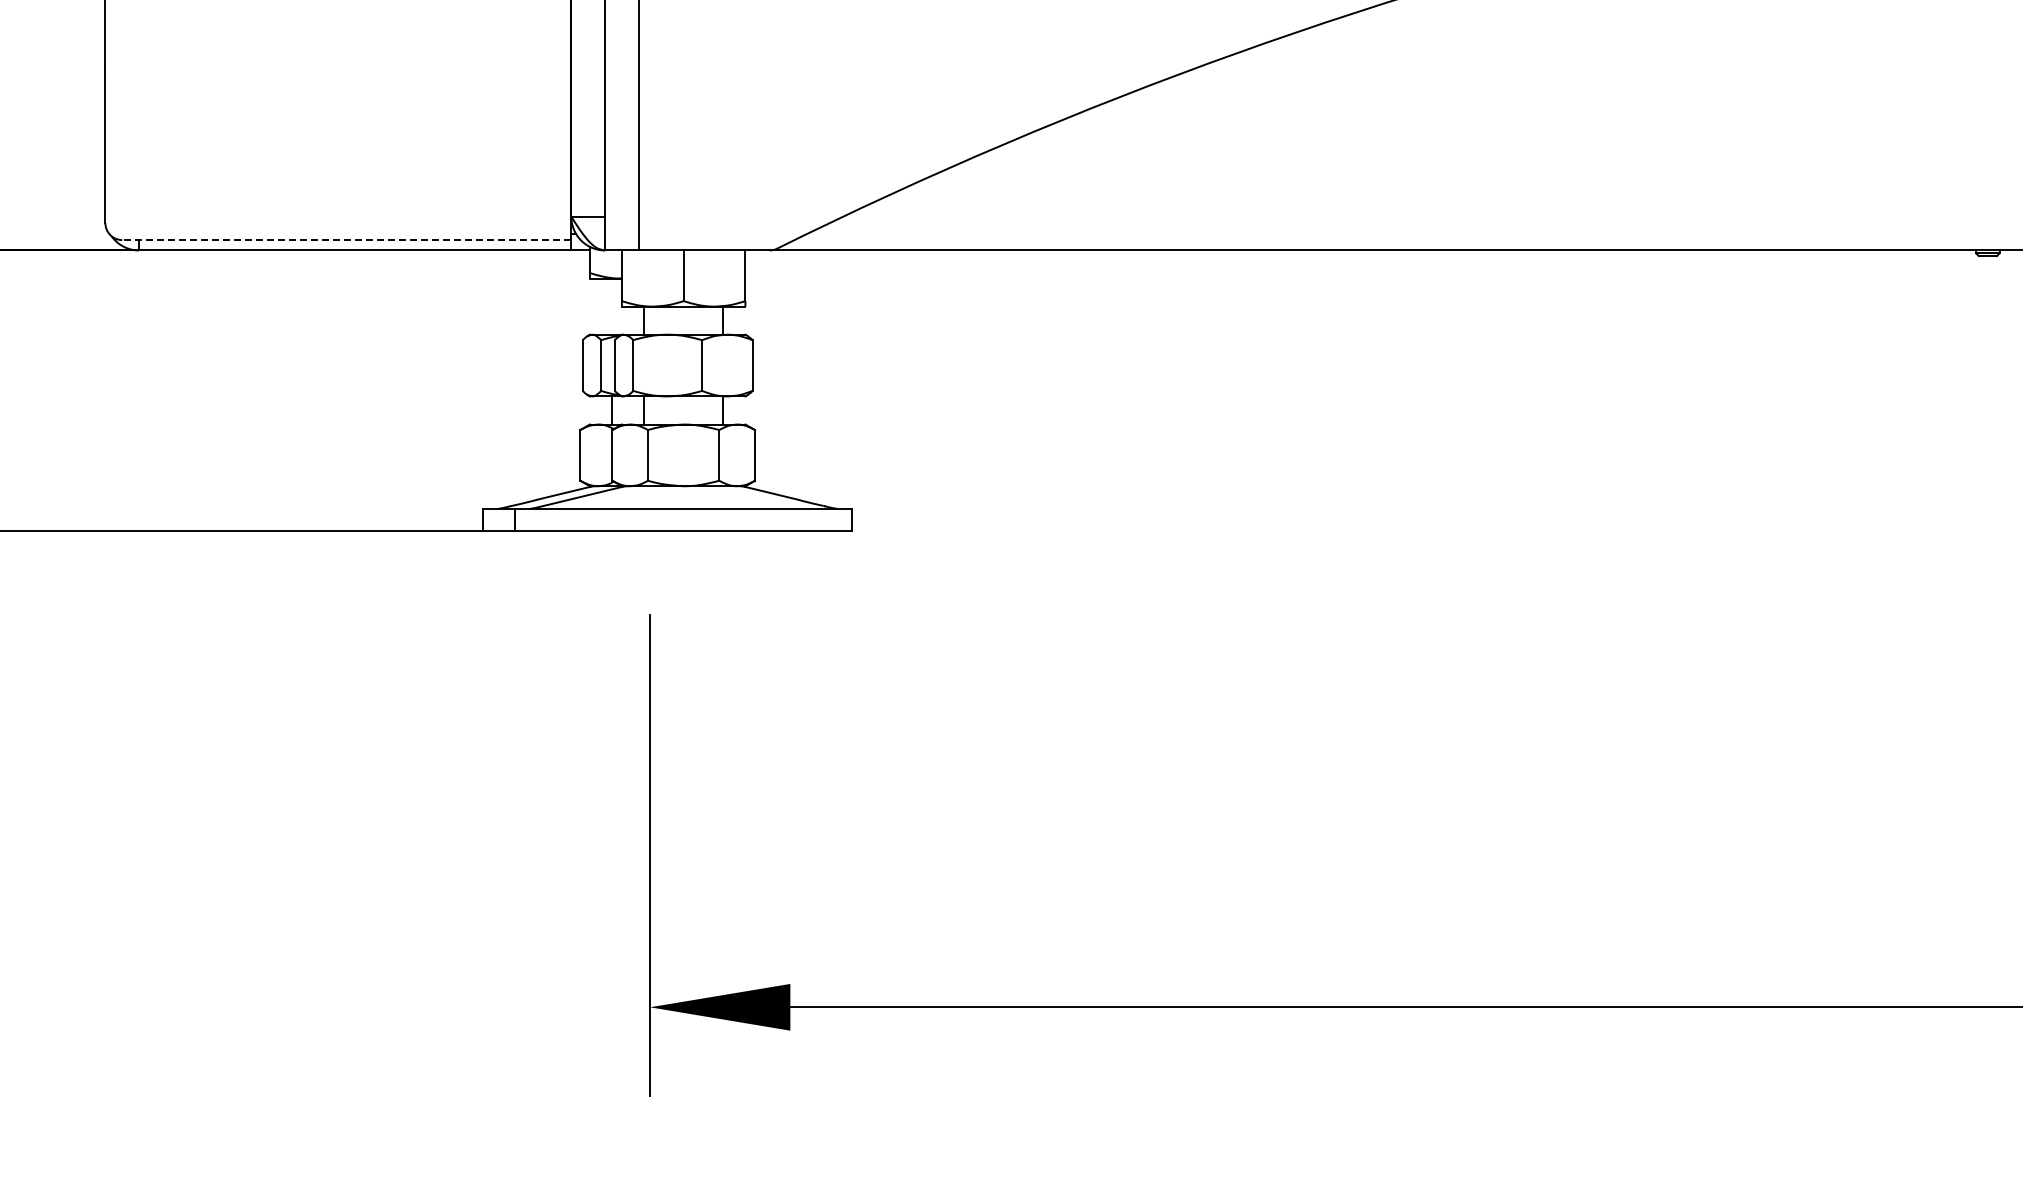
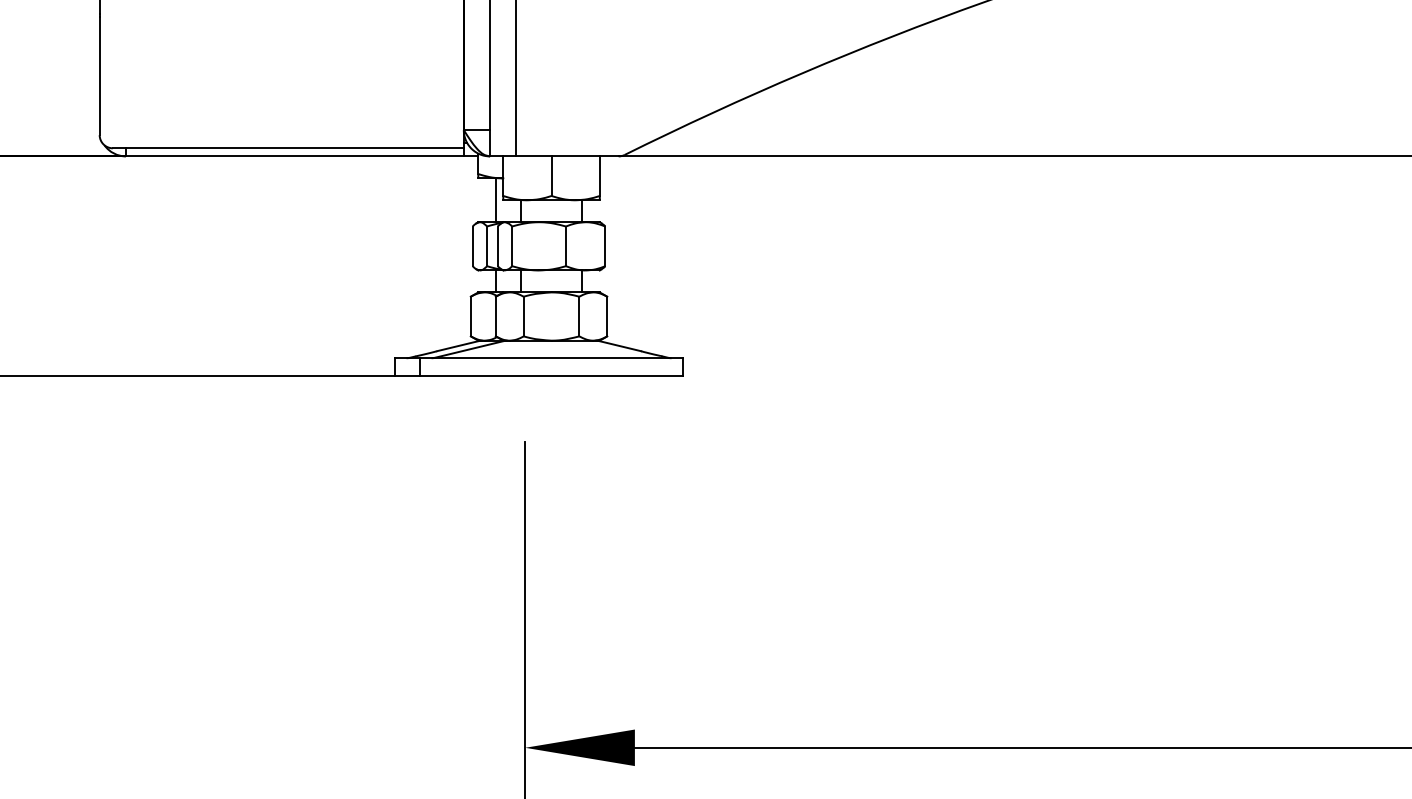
line: (346, 240) -> (288, 148), dashed -> solid
line: (612, 306) -> (495, 200), added

